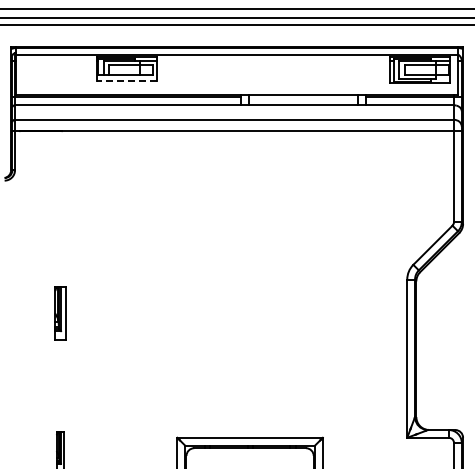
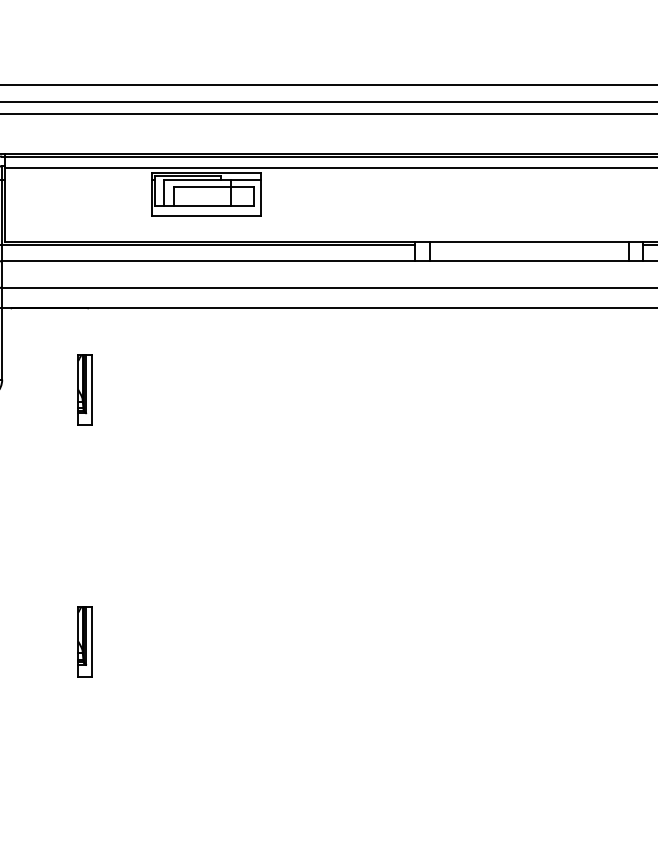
line: (126, 80) -> (205, 215), dashed -> solid
part: (60, 175) -> (85, 389), added
part: (60, 313) -> (85, 641), size x0.71

